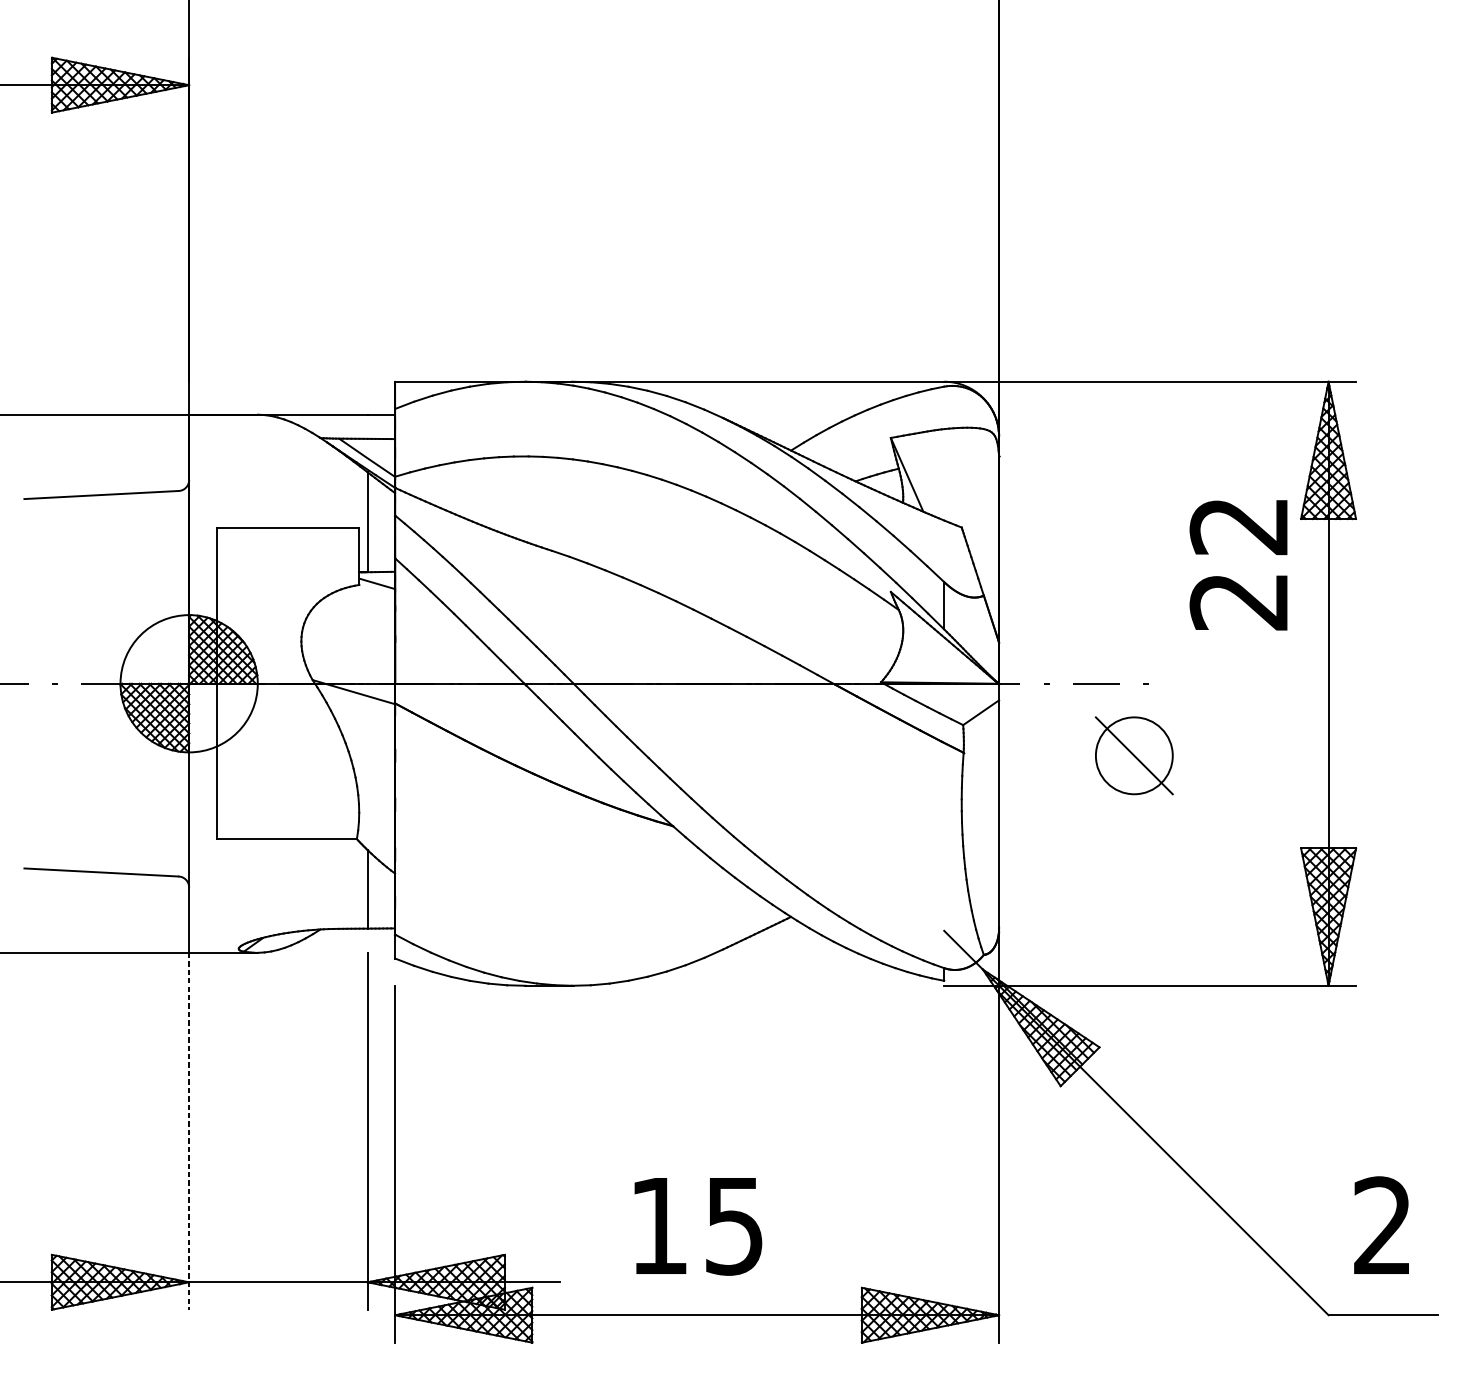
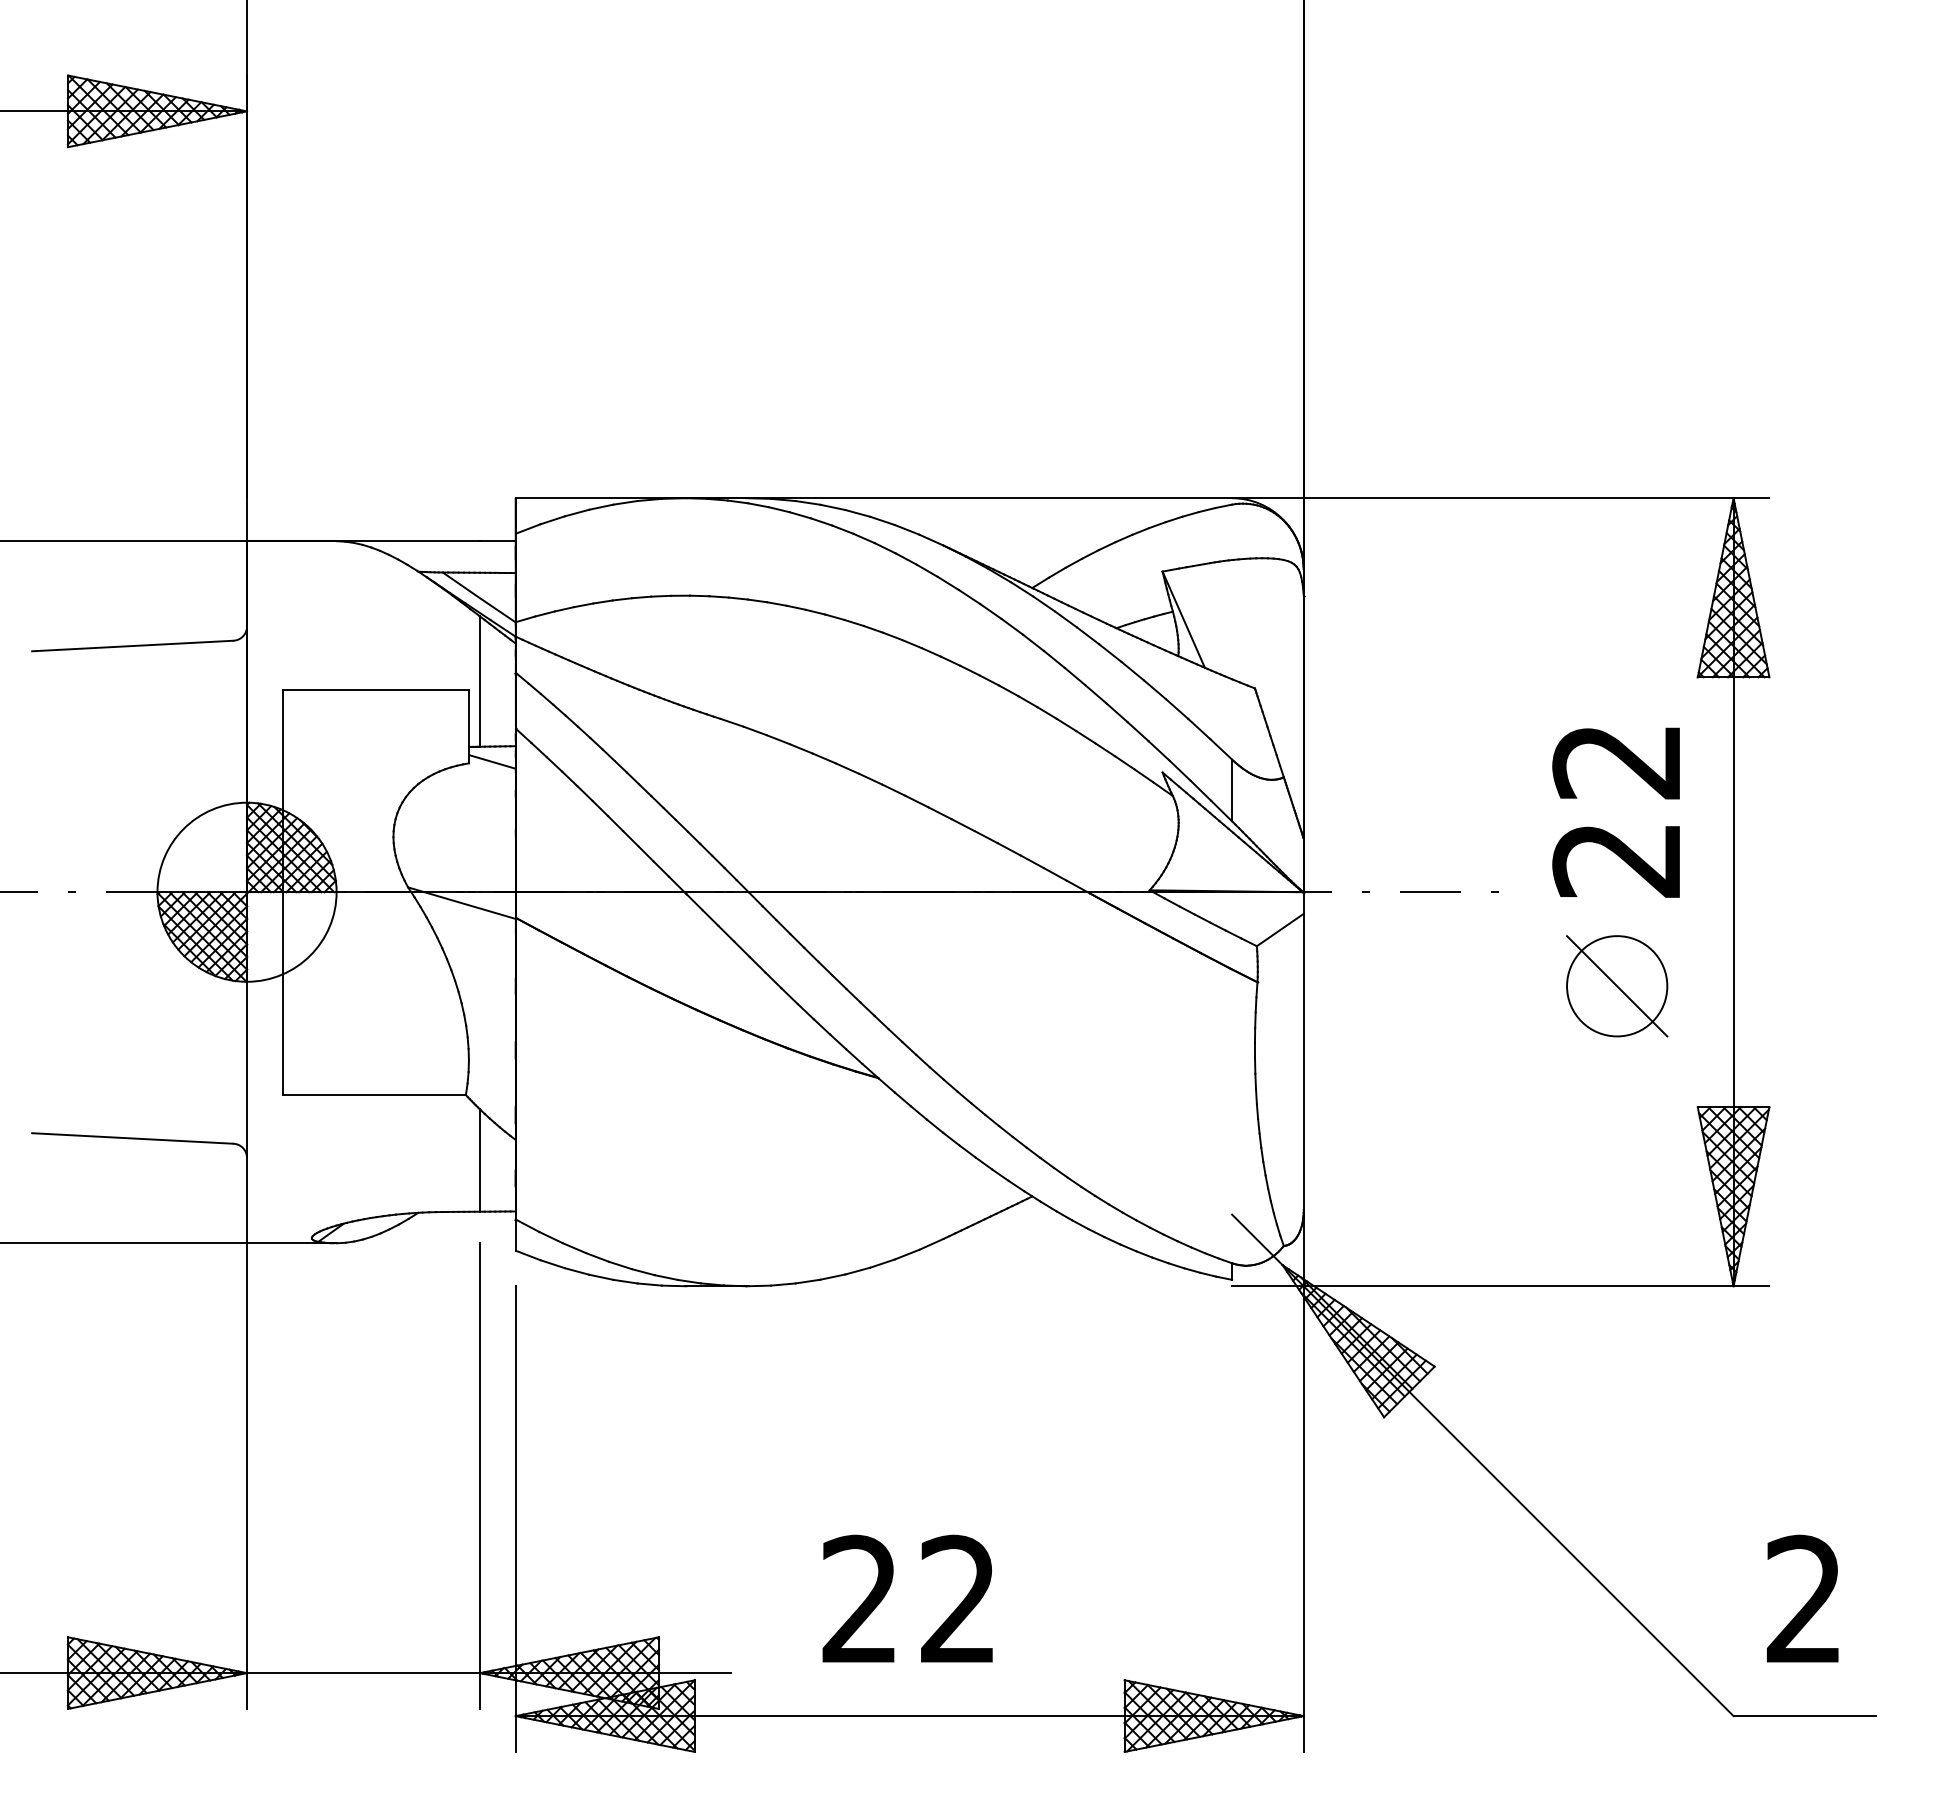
text: (1238, 565) -> (1615, 812), moved
part: (1134, 756) -> (1617, 986), moved
line: (189, 1131) -> (247, 1476), dashed -> solid
text: (696, 1225) -> (908, 1599), 15 -> 22

